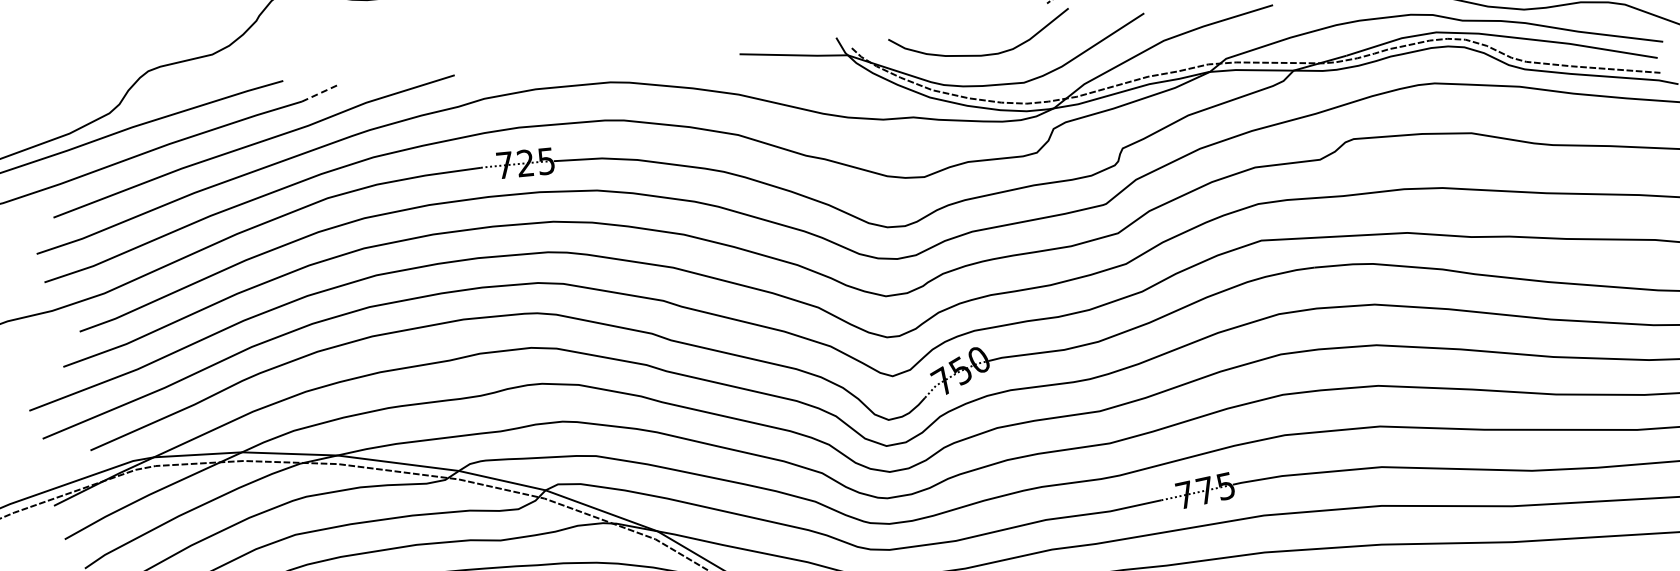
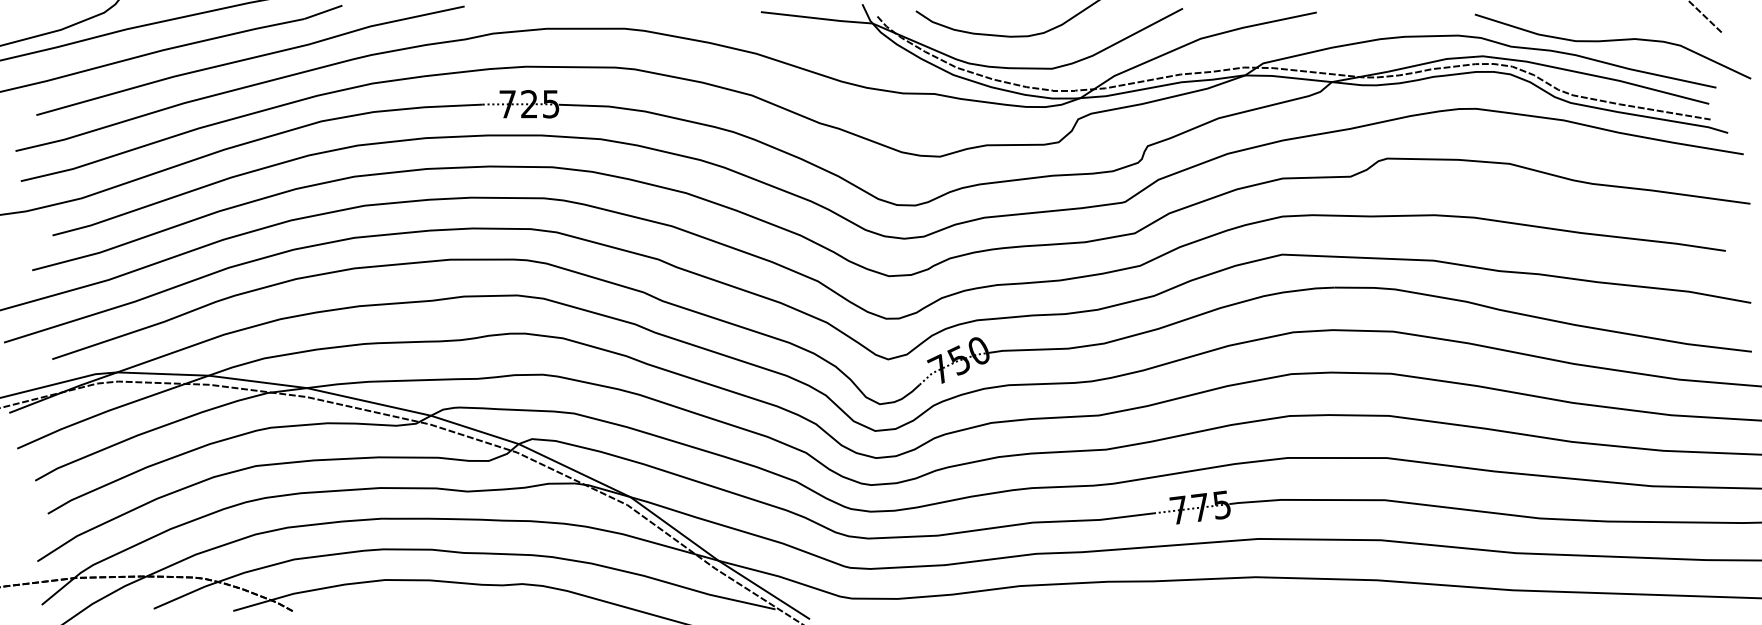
line: (319, 93) -> (323, 12), dashed -> solid

